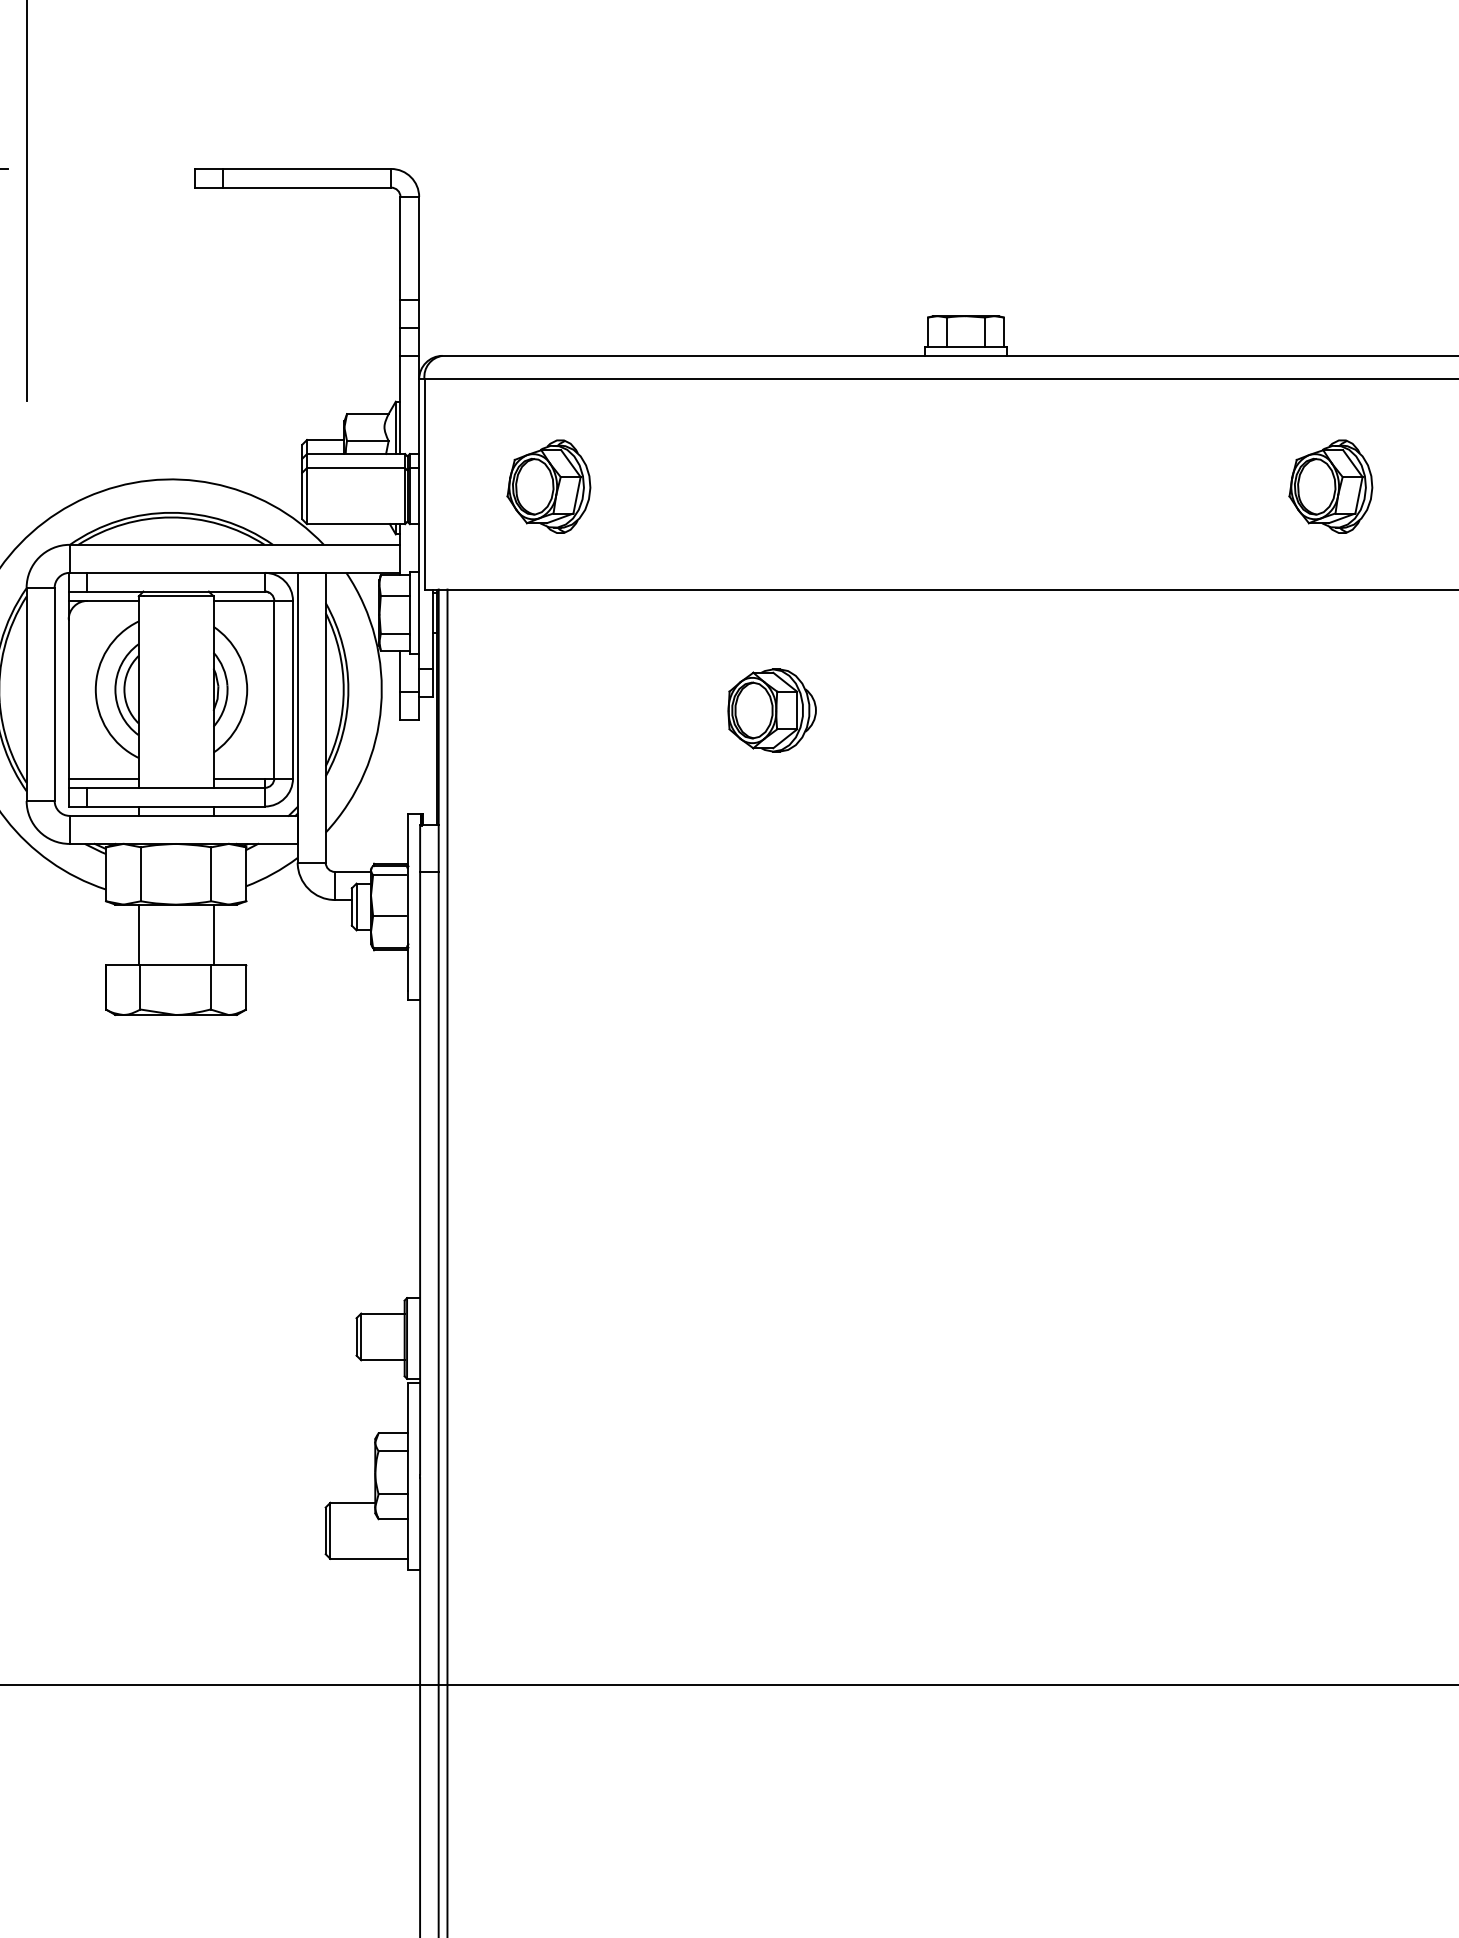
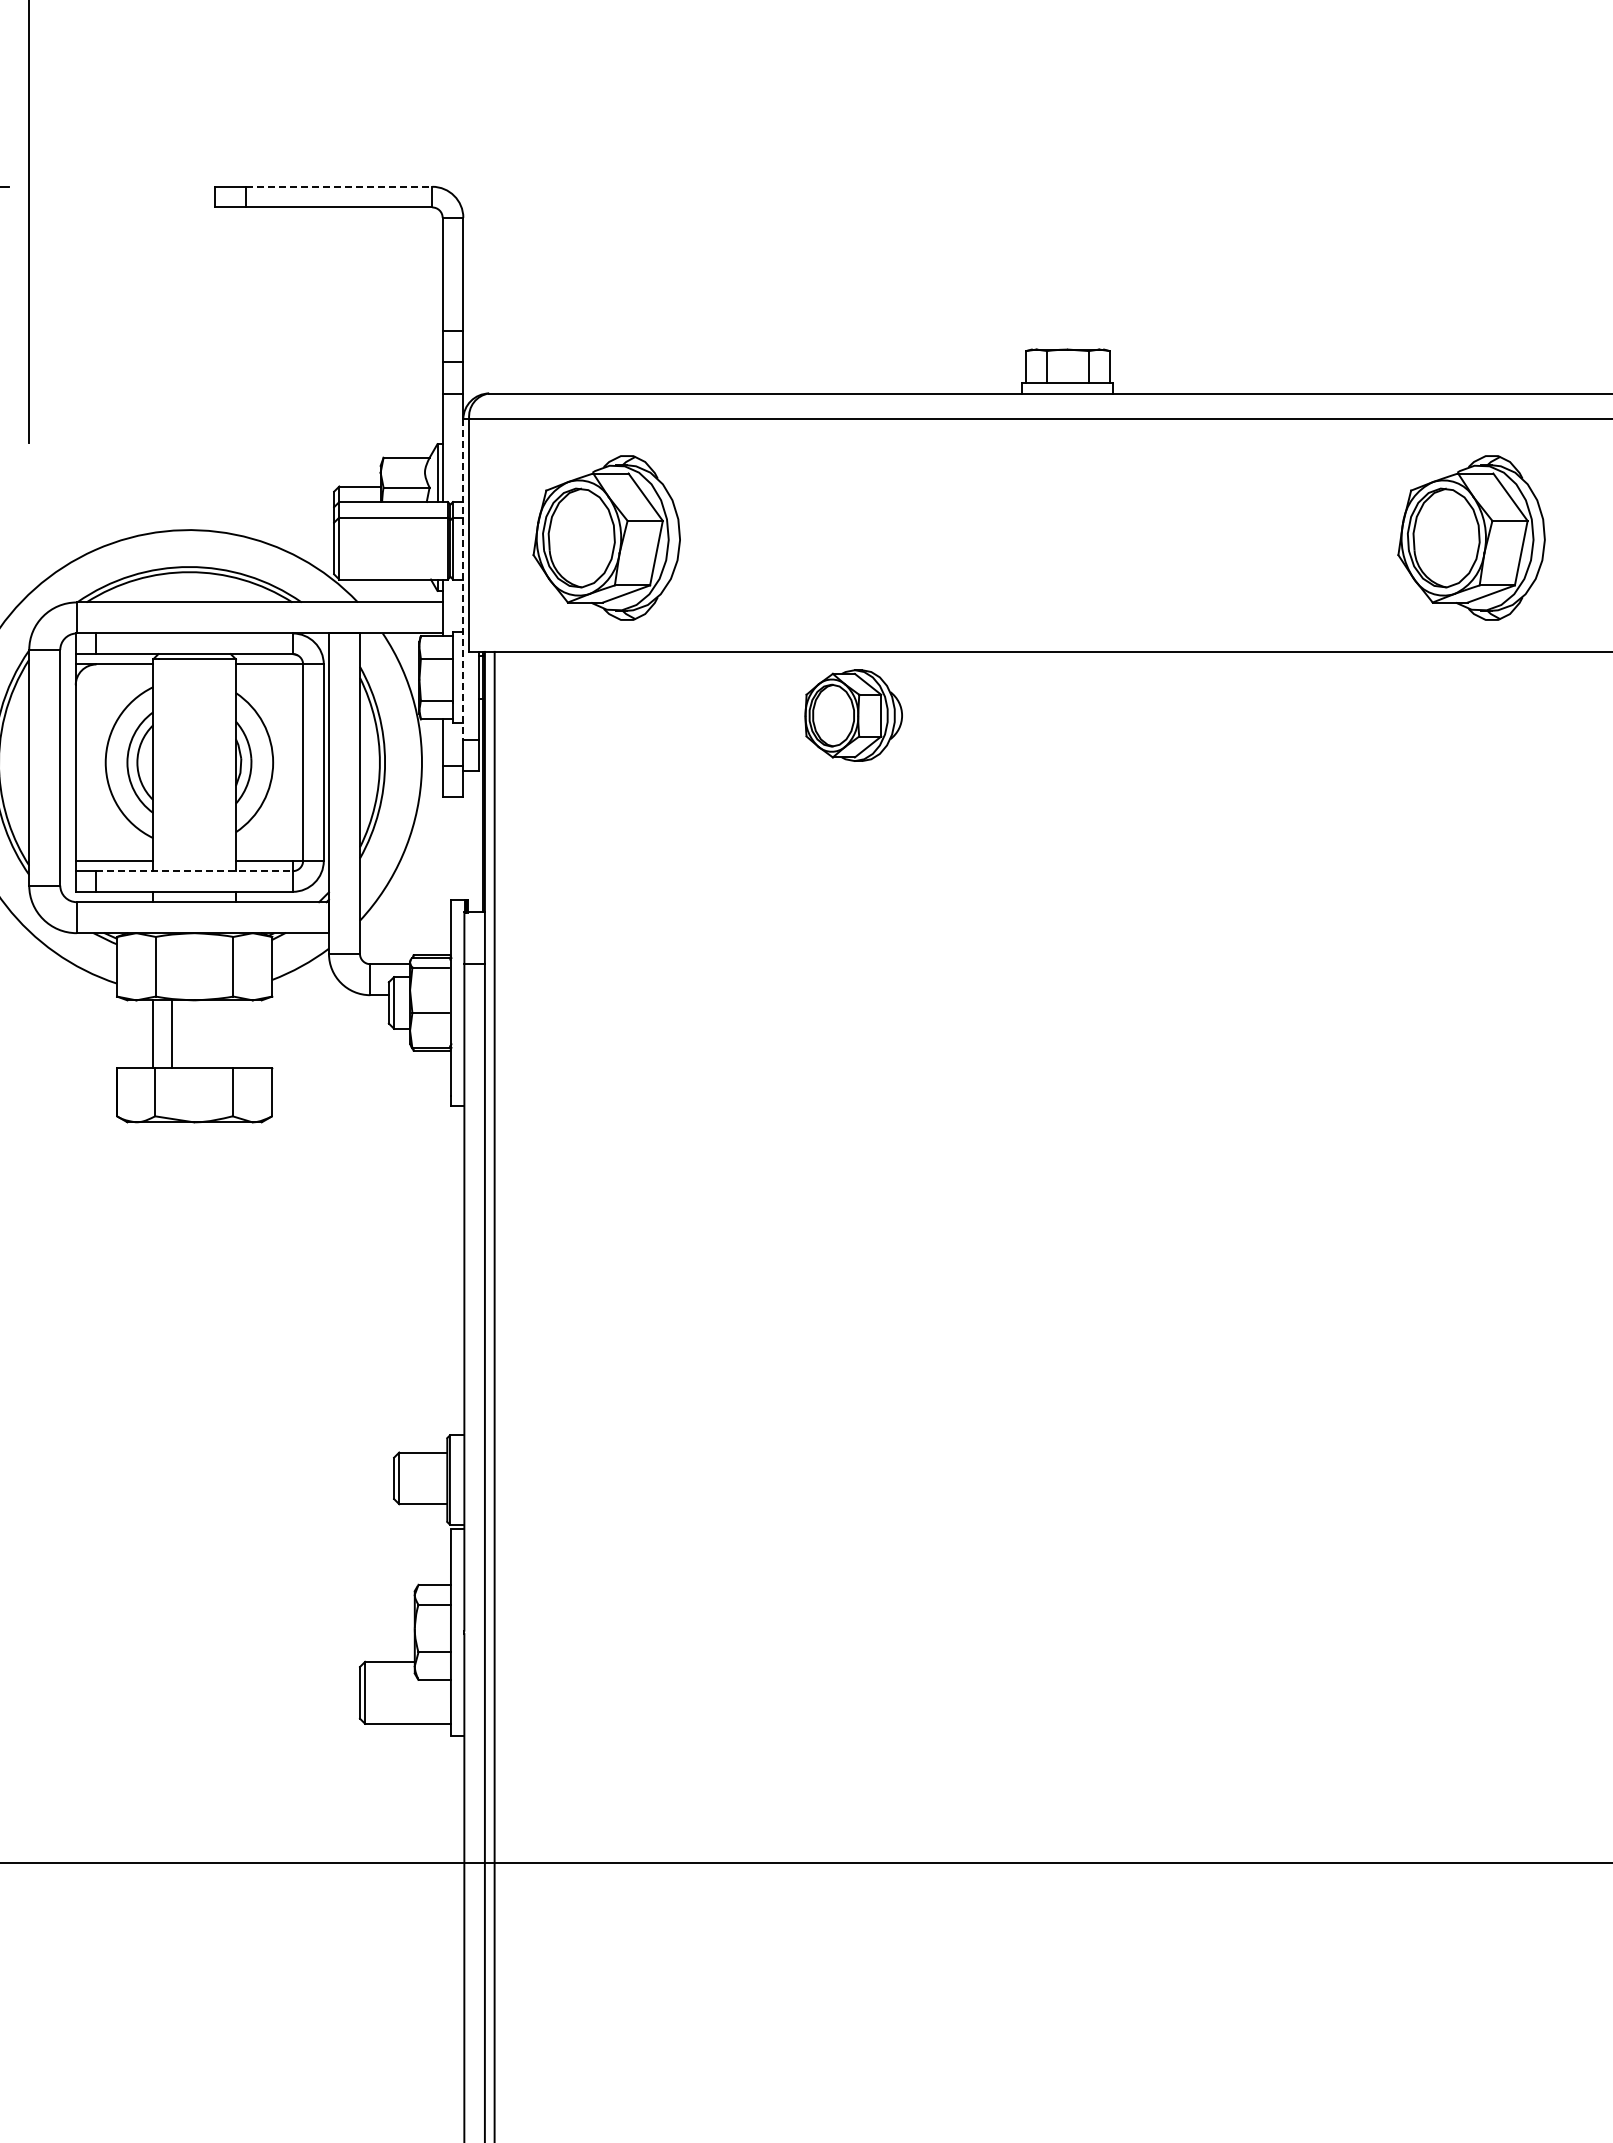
line: (307, 168) -> (339, 186), solid -> dashed
part: (548, 487) -> (606, 538), size x1.6
part: (1330, 487) -> (1471, 538), size x1.6
line: (419, 524) -> (463, 580), solid -> dashed
part: (772, 710) -> (853, 715), moved
line: (176, 788) -> (195, 871), solid -> dashed
line: (213, 934) -> (171, 1033), moved

